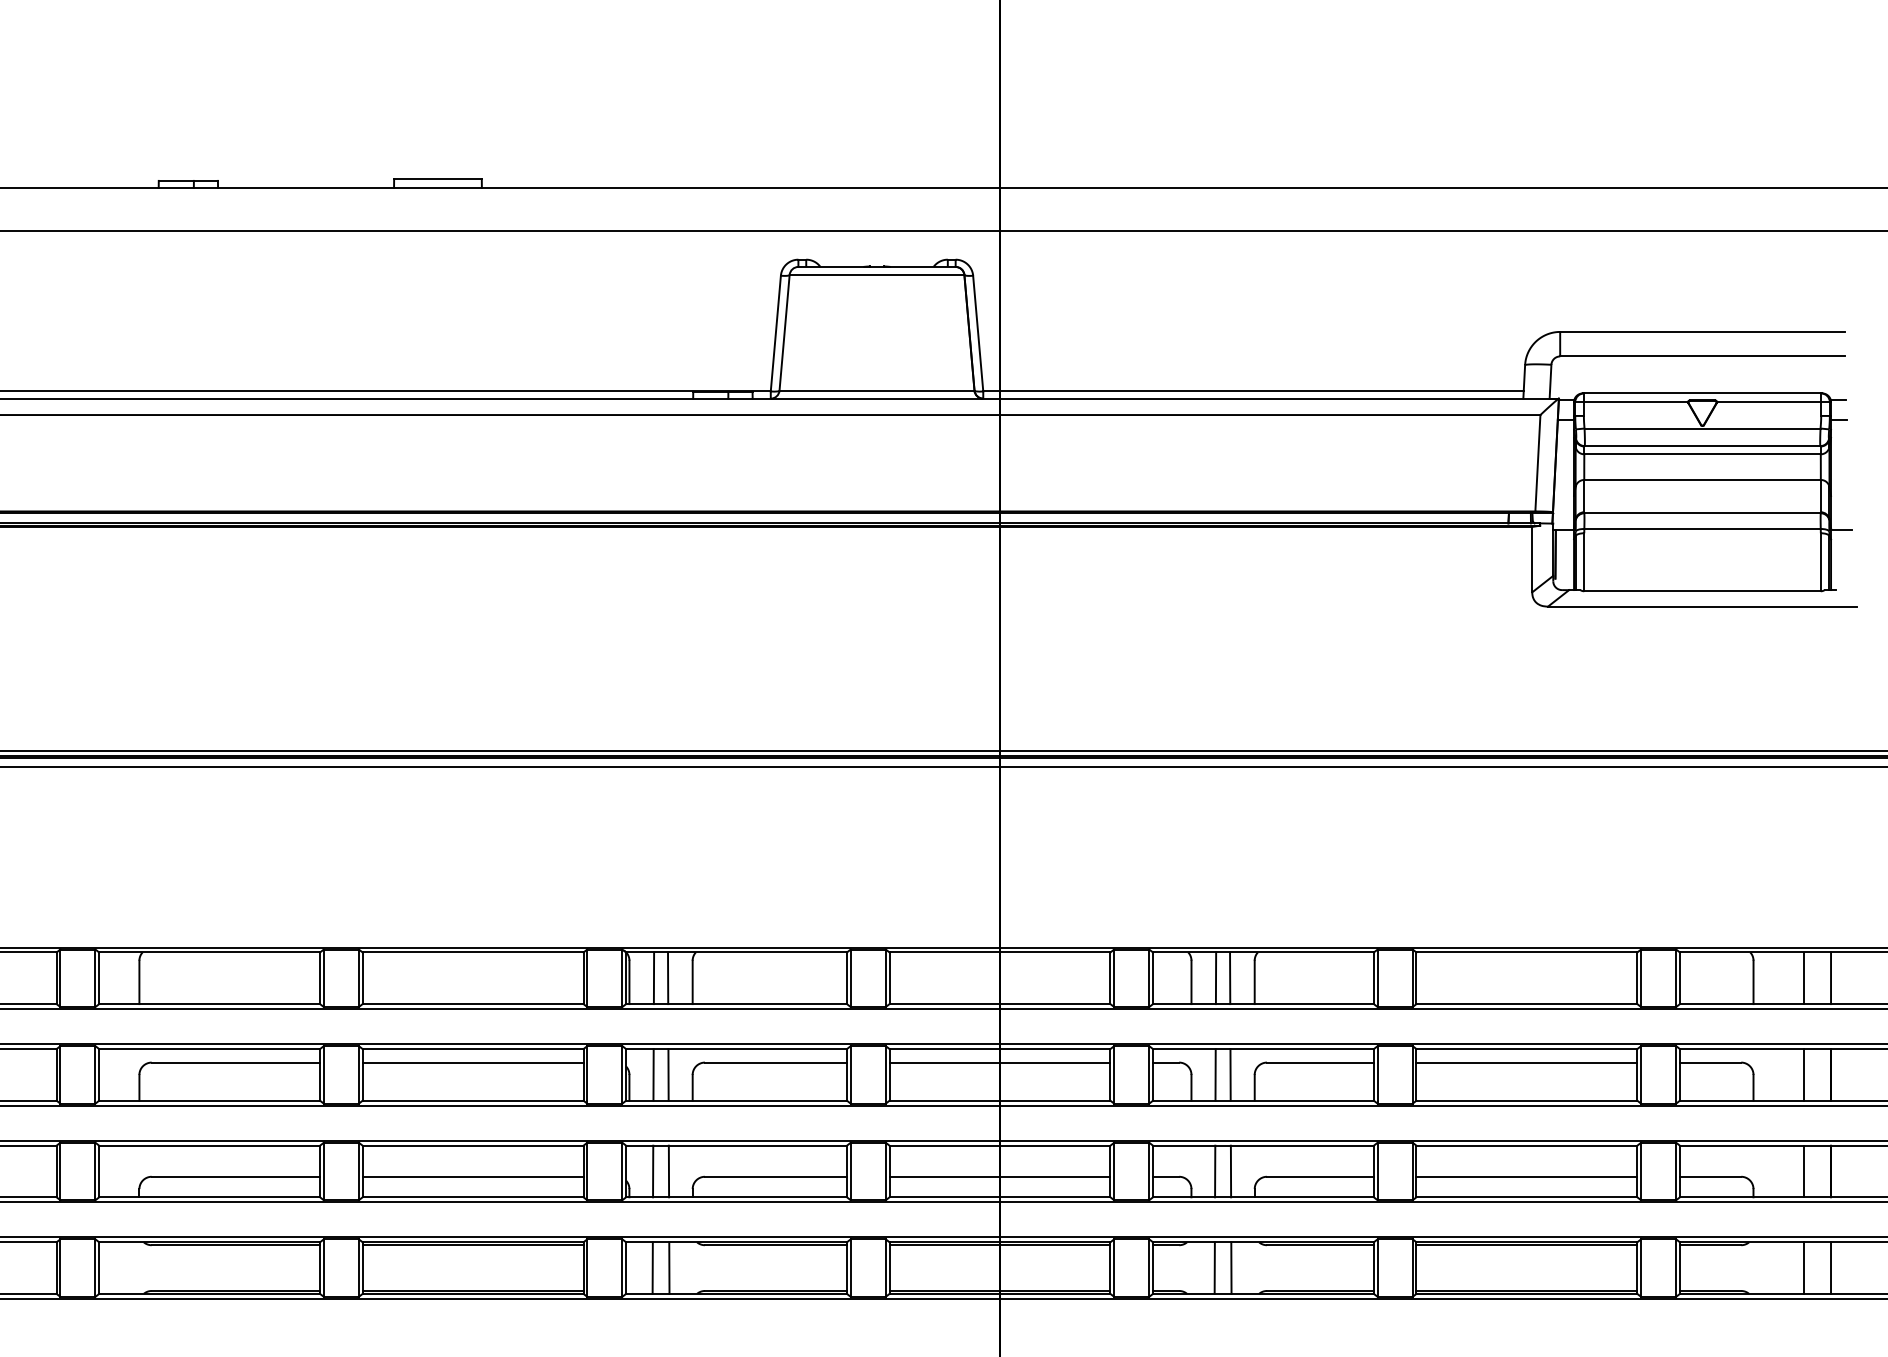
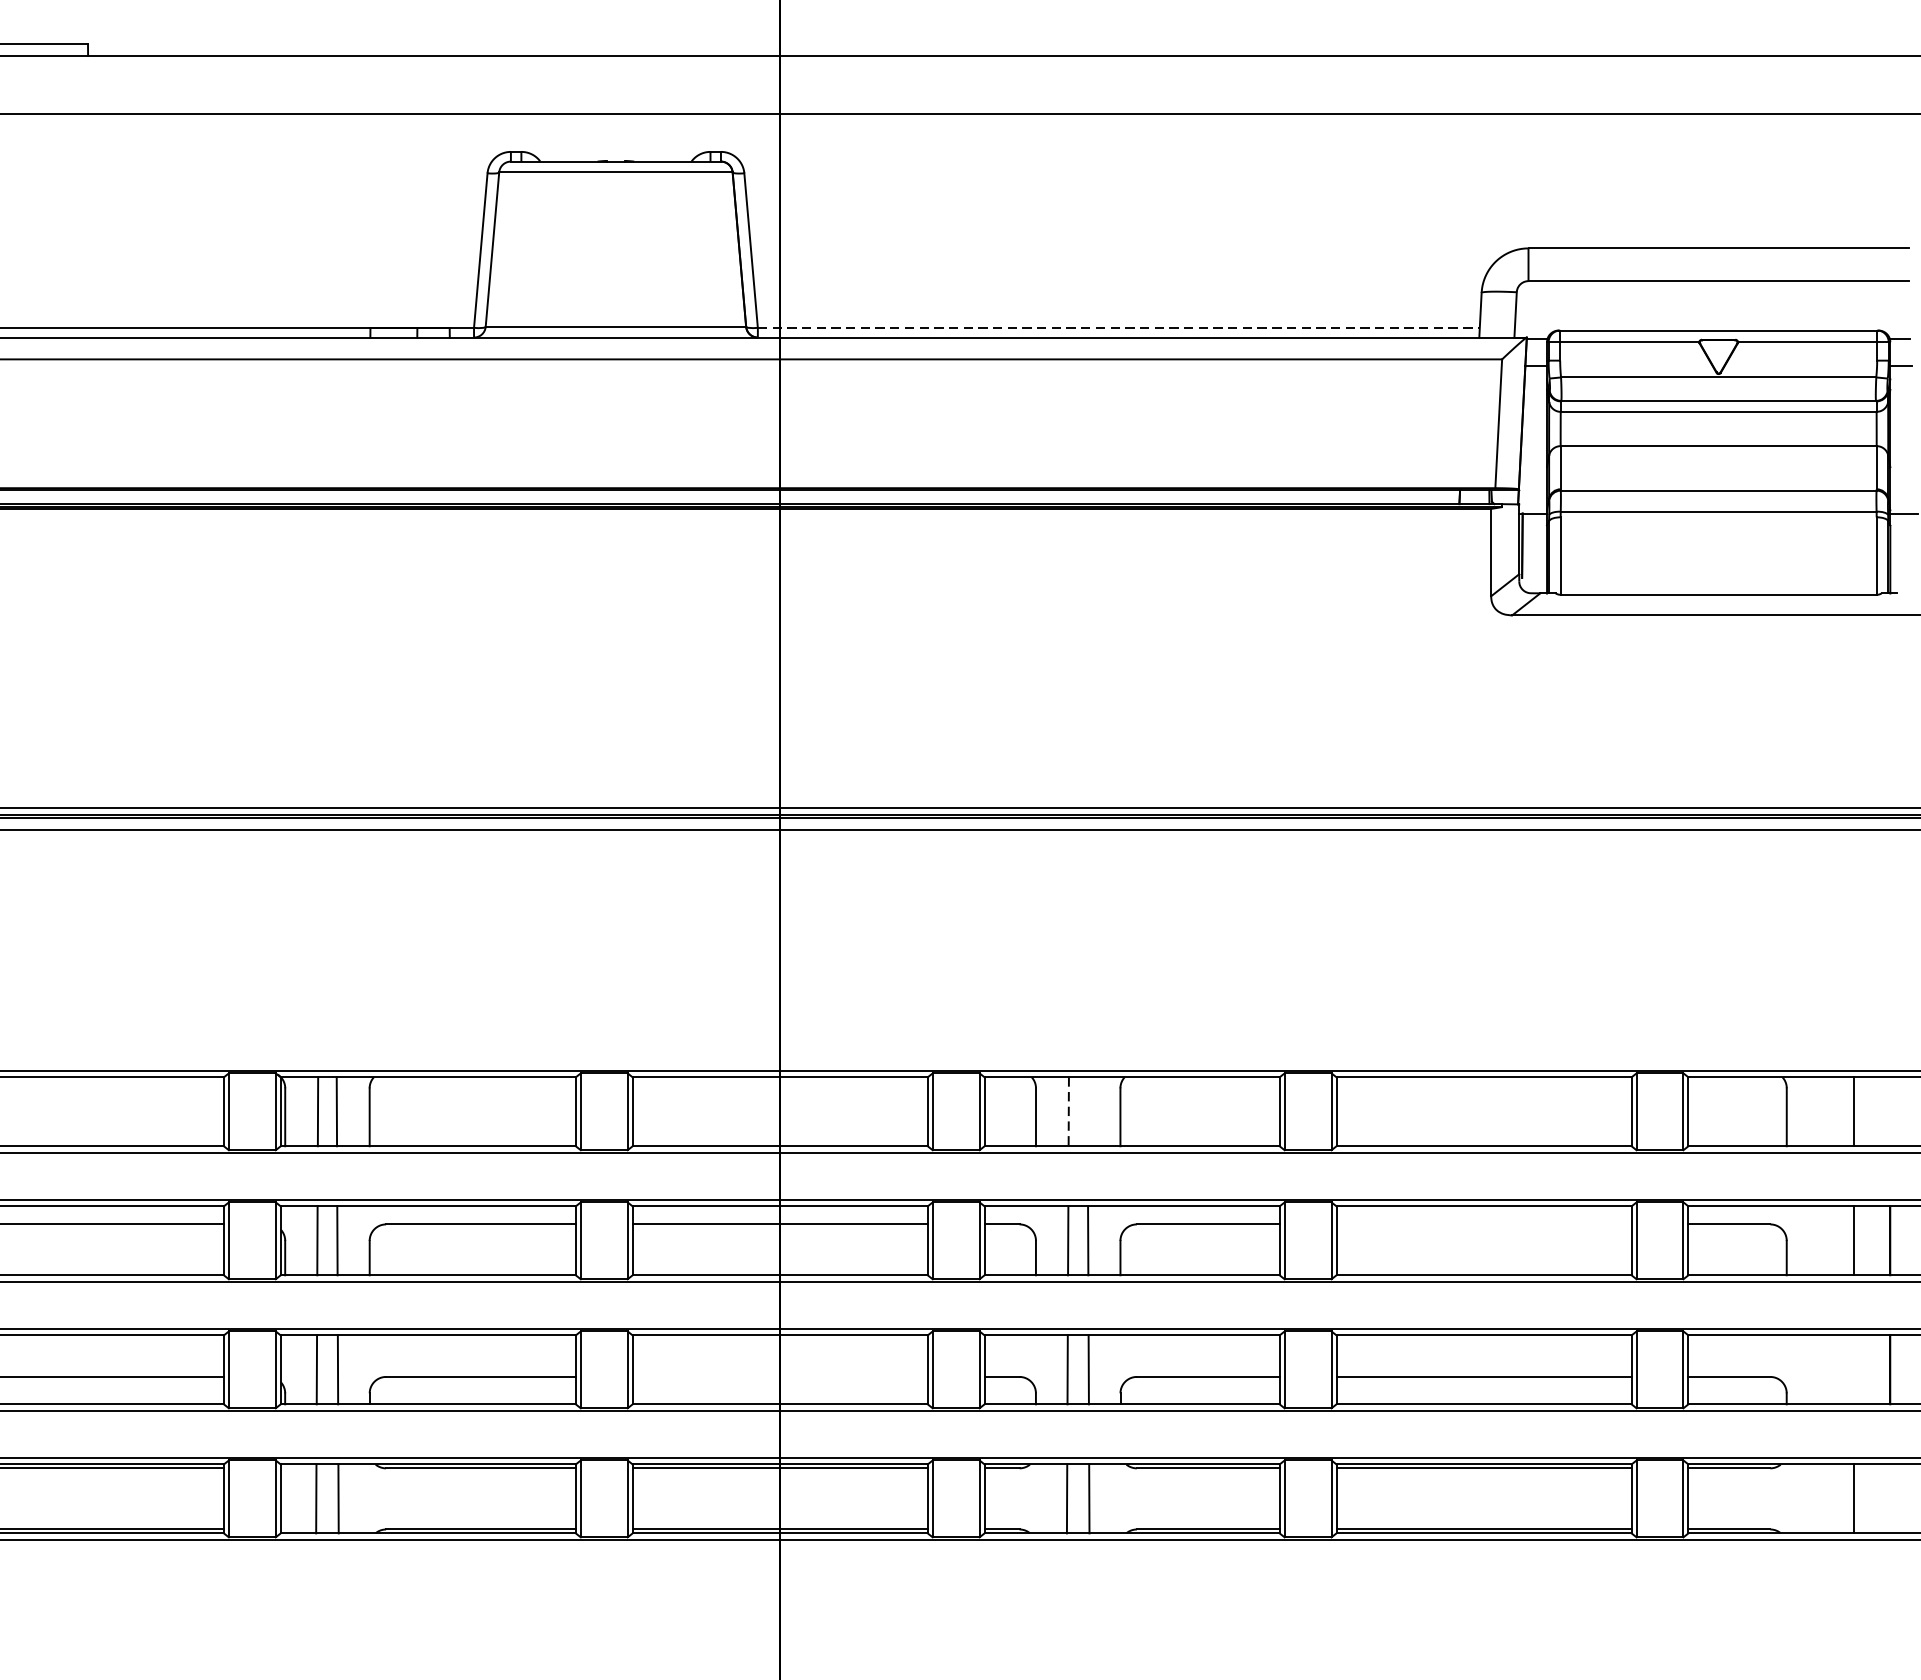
line: (1254, 391) -> (1120, 327), solid -> dashed
line: (1216, 978) -> (1069, 1112), solid -> dashed
line: (1230, 978) -> (1088, 1112), removed
line: (1831, 978) -> (1890, 1112), removed
line: (1526, 1062) -> (1483, 1224), removed
line: (1803, 1171) -> (1853, 1369), removed
line: (999, 1176) -> (779, 1376), removed
line: (1831, 1267) -> (1890, 1498), removed

